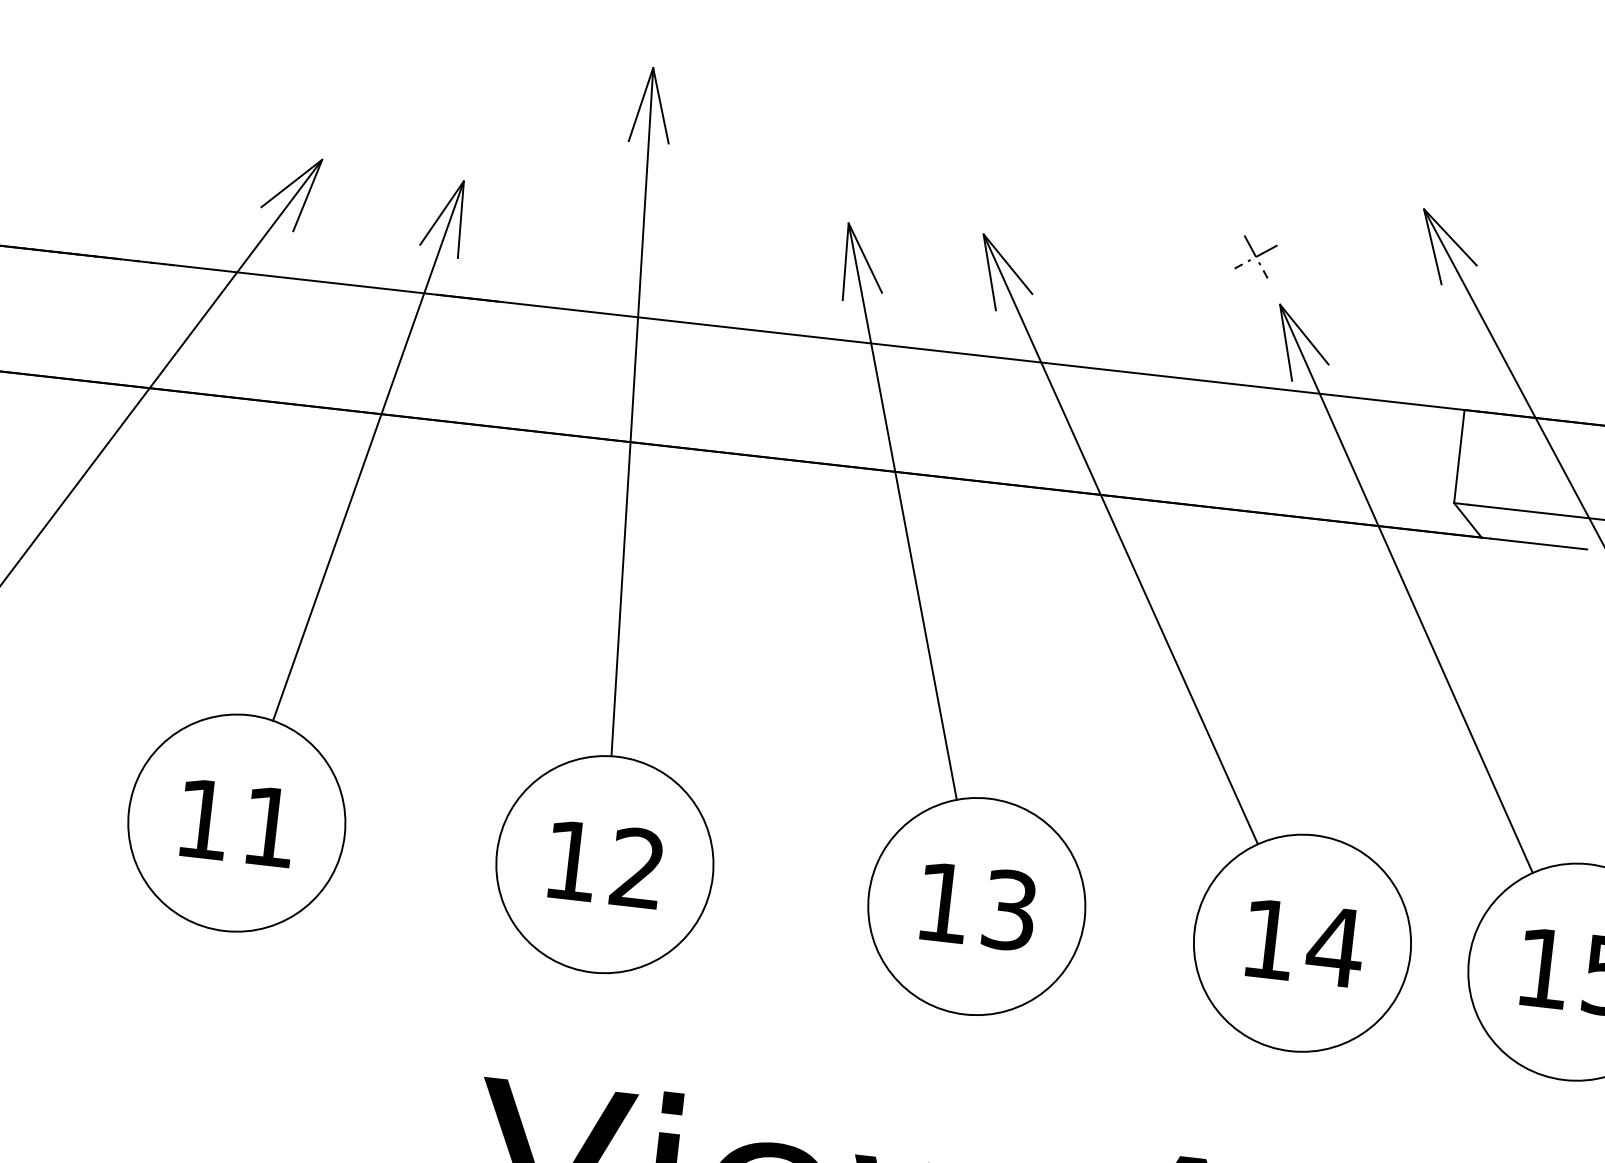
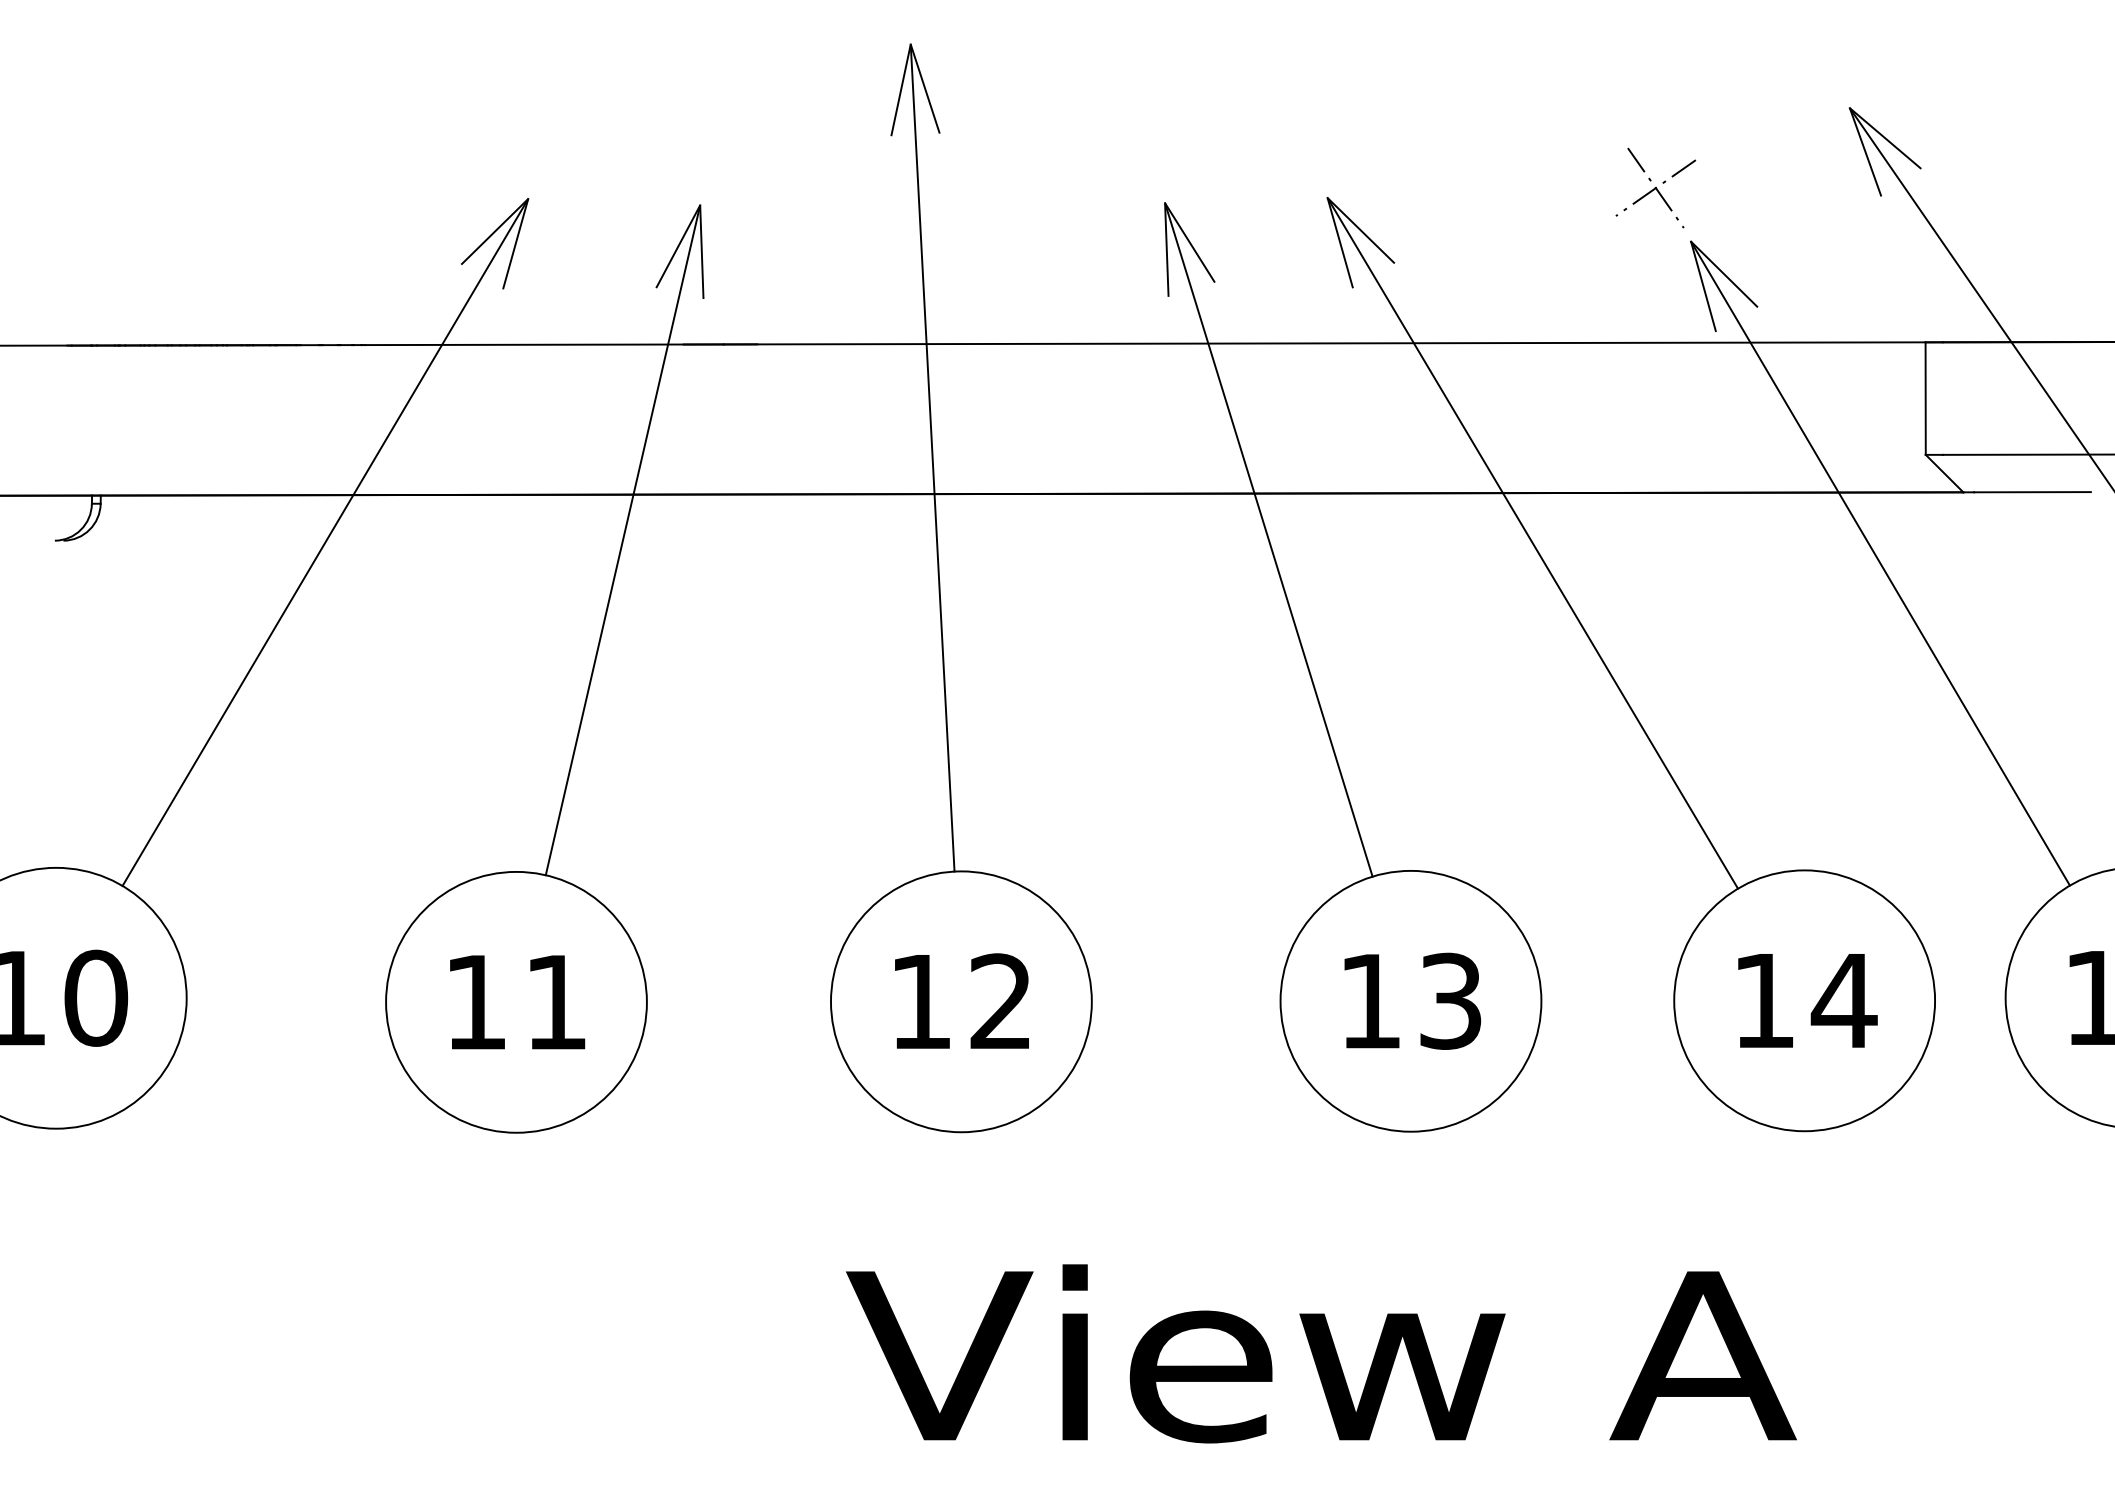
part: (1255, 256) -> (1655, 187), size x1.67

